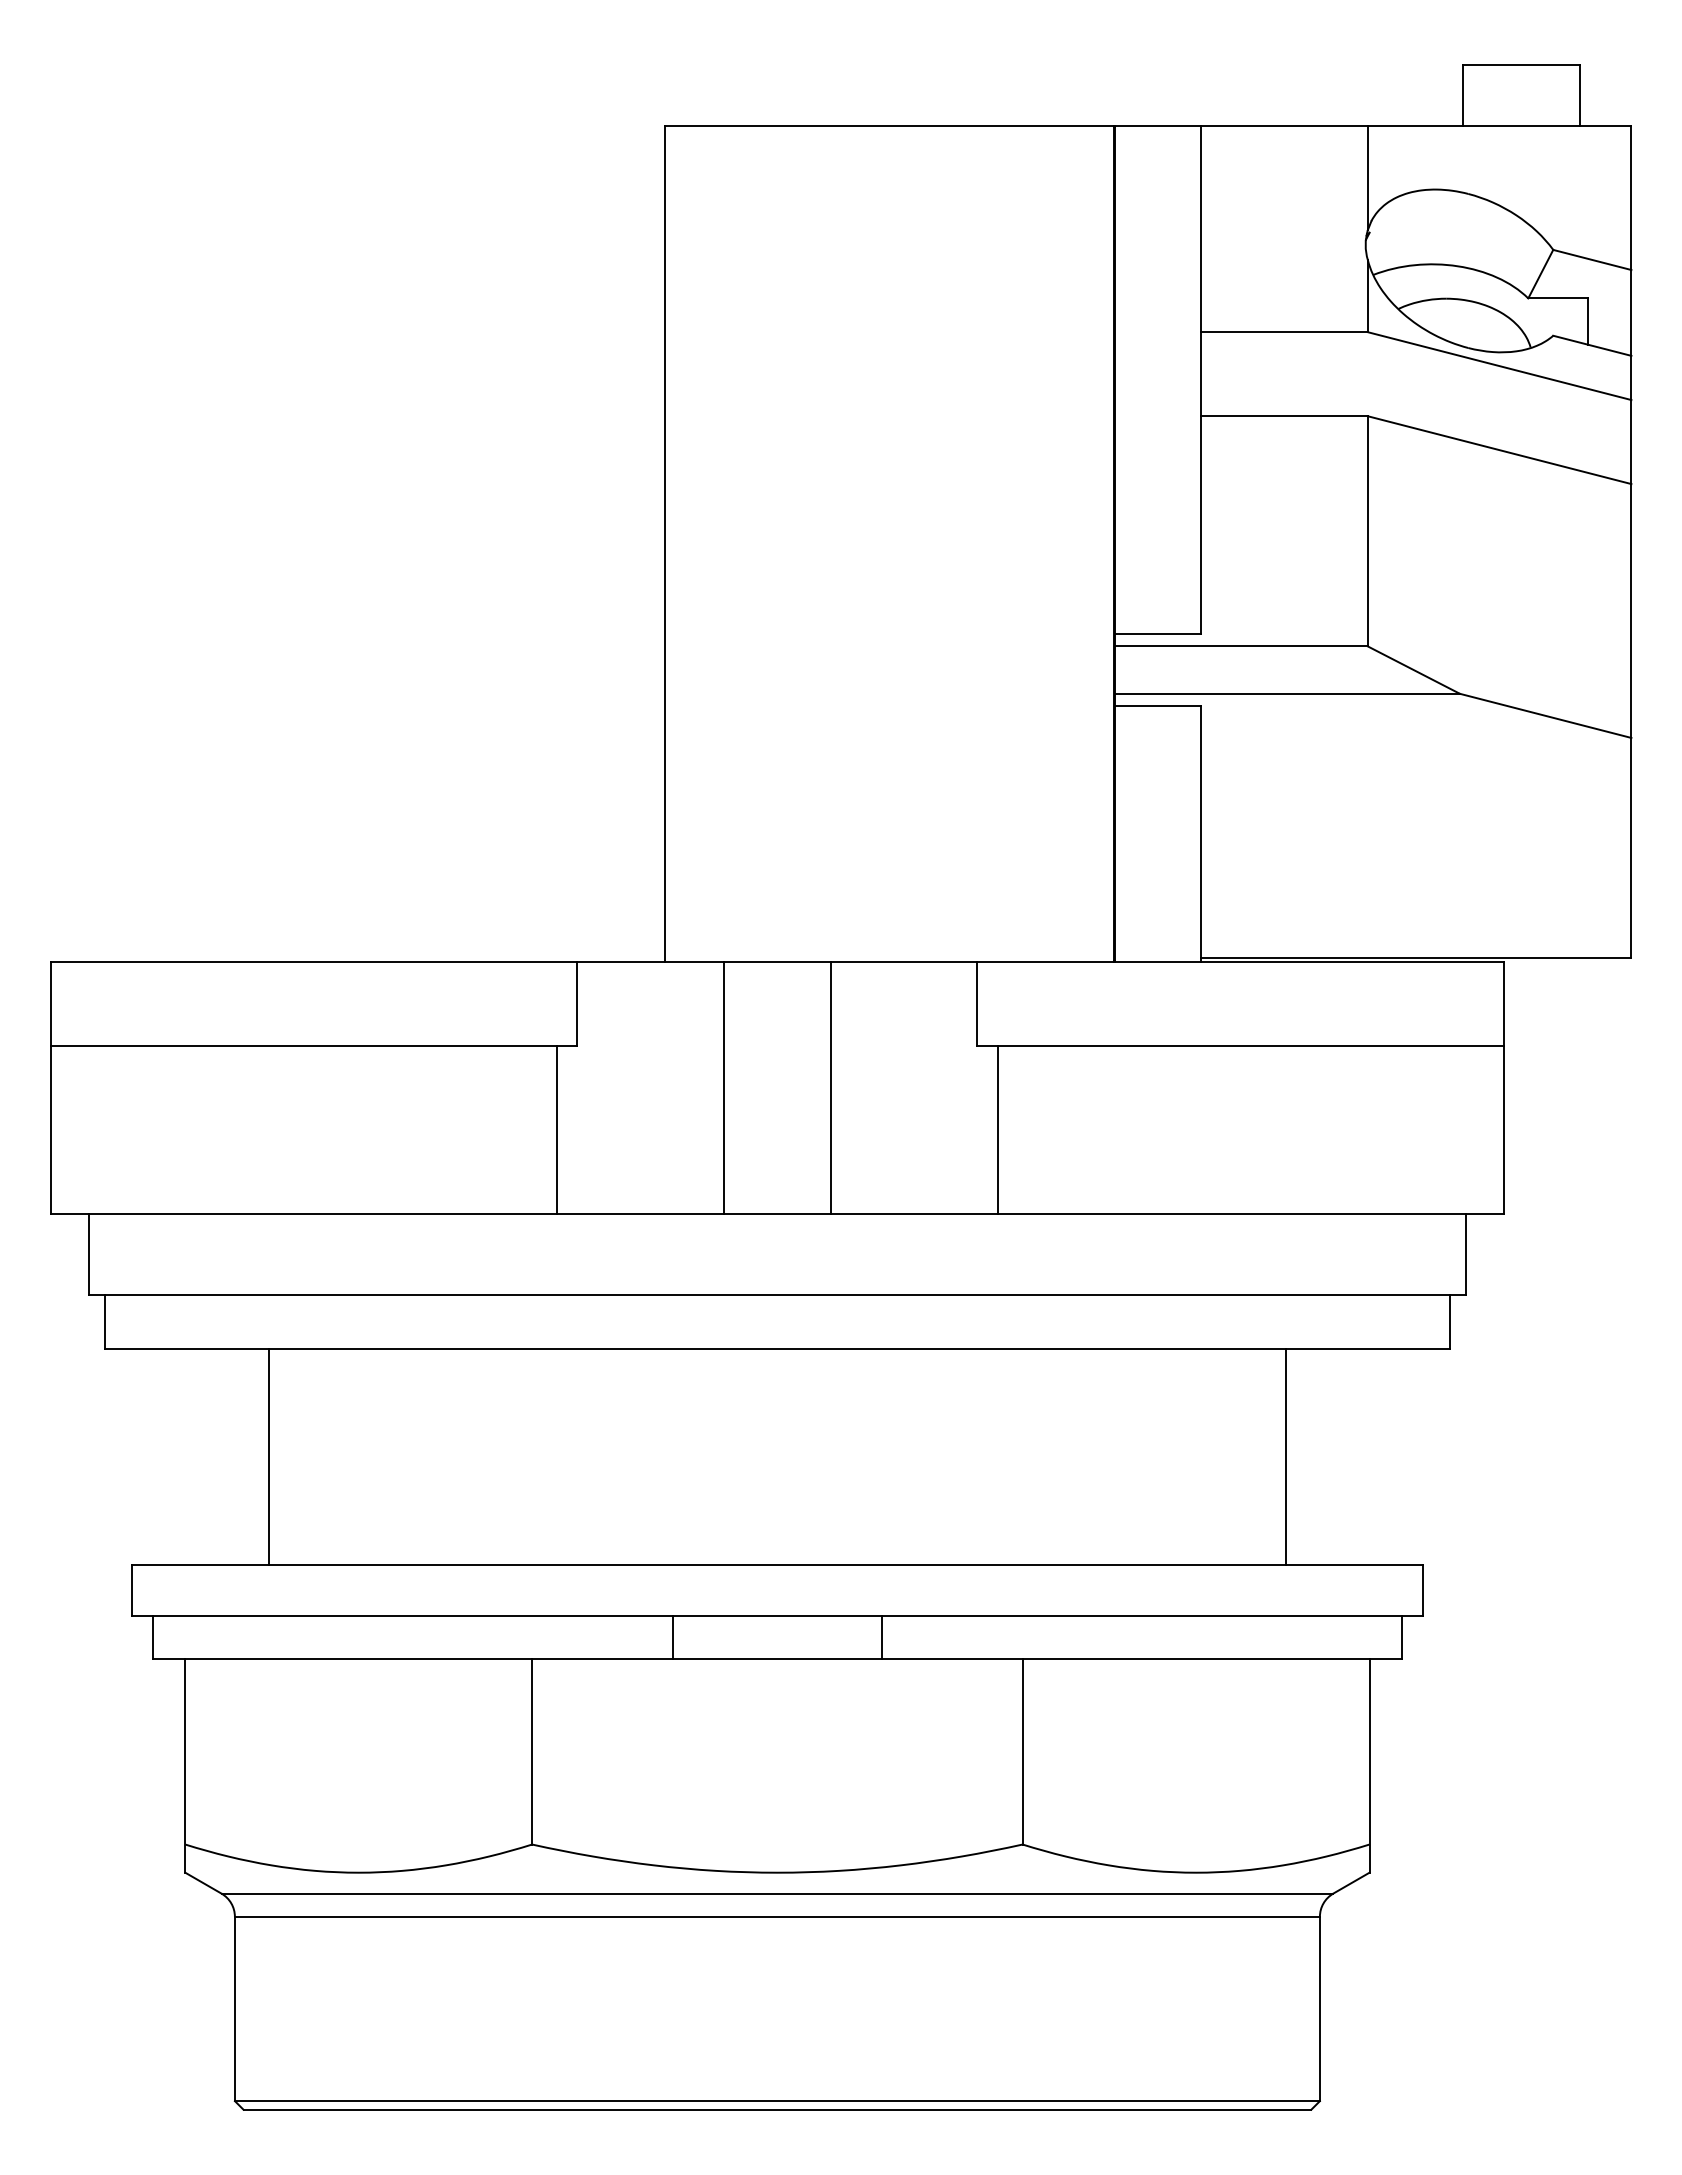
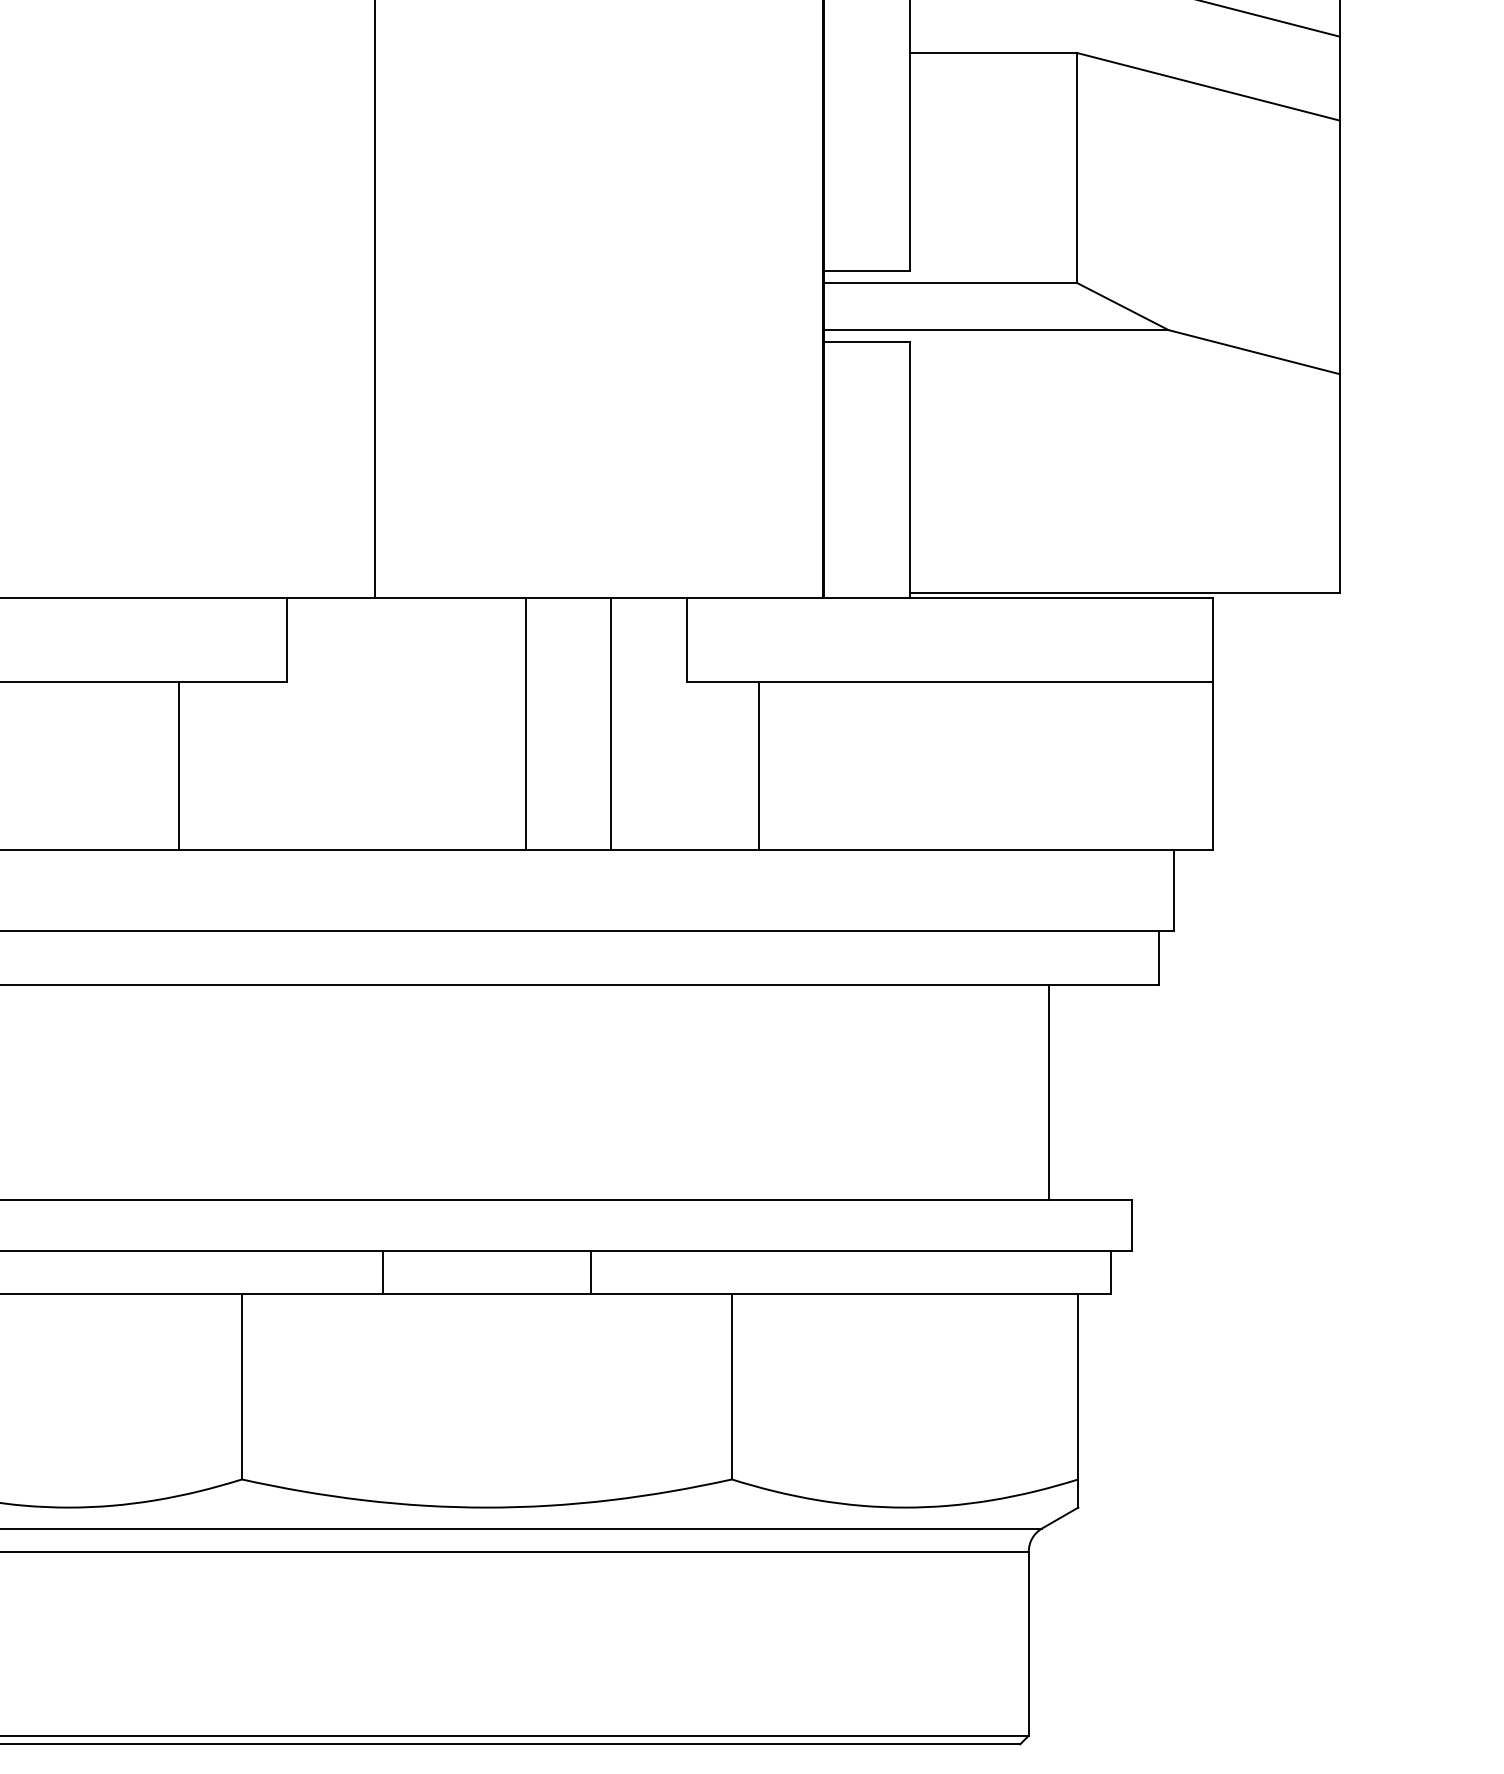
line: (723, 1087) -> (525, 723), moved
line: (831, 1087) -> (610, 723), moved
line: (556, 1129) -> (178, 765), moved
line: (998, 1129) -> (759, 765), moved
line: (1285, 1456) -> (1049, 1091), moved

